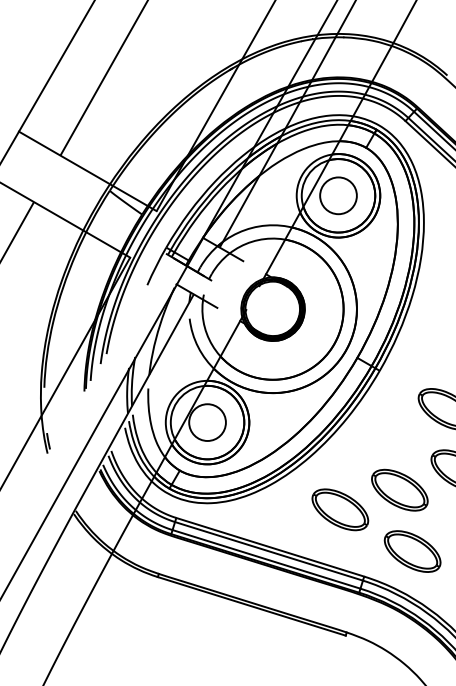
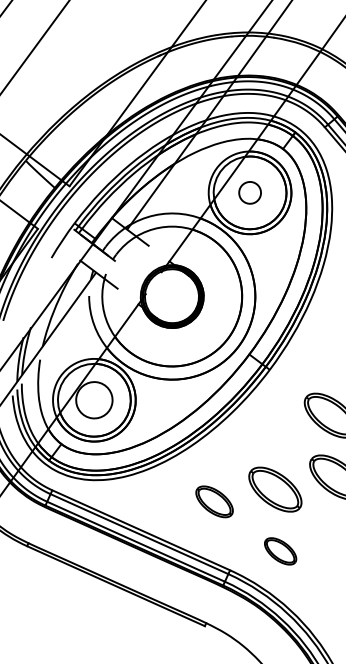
circle: (338, 195) -> (250, 192), size x0.6
part: (340, 509) -> (214, 501), size x0.7
part: (412, 551) -> (280, 551), size x0.6

